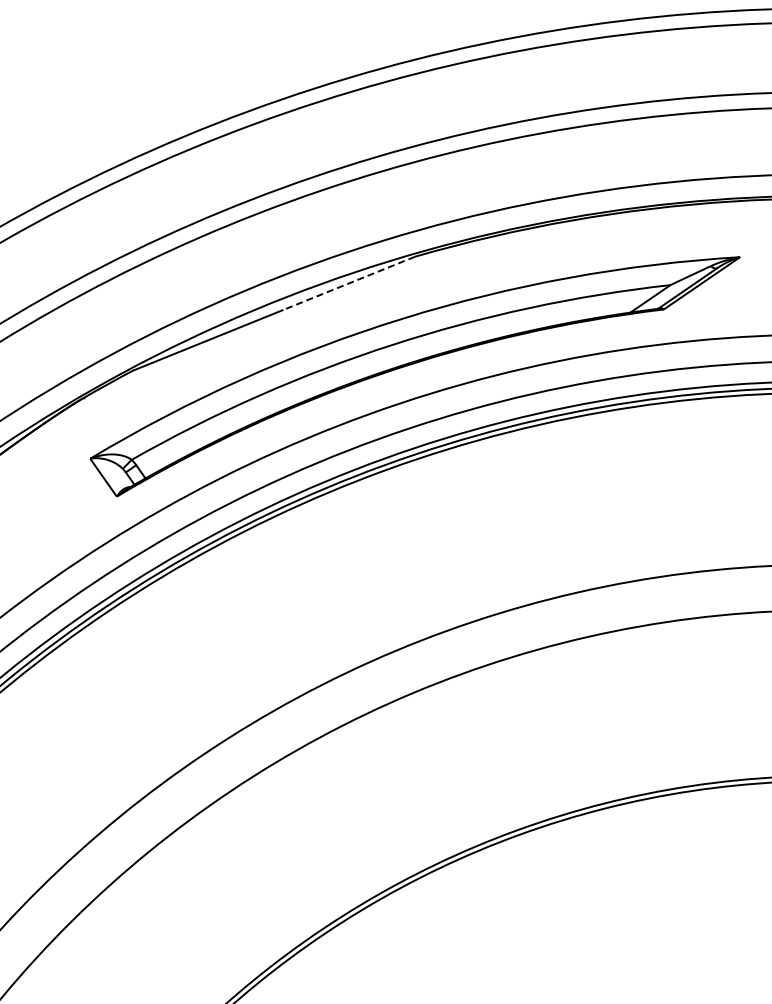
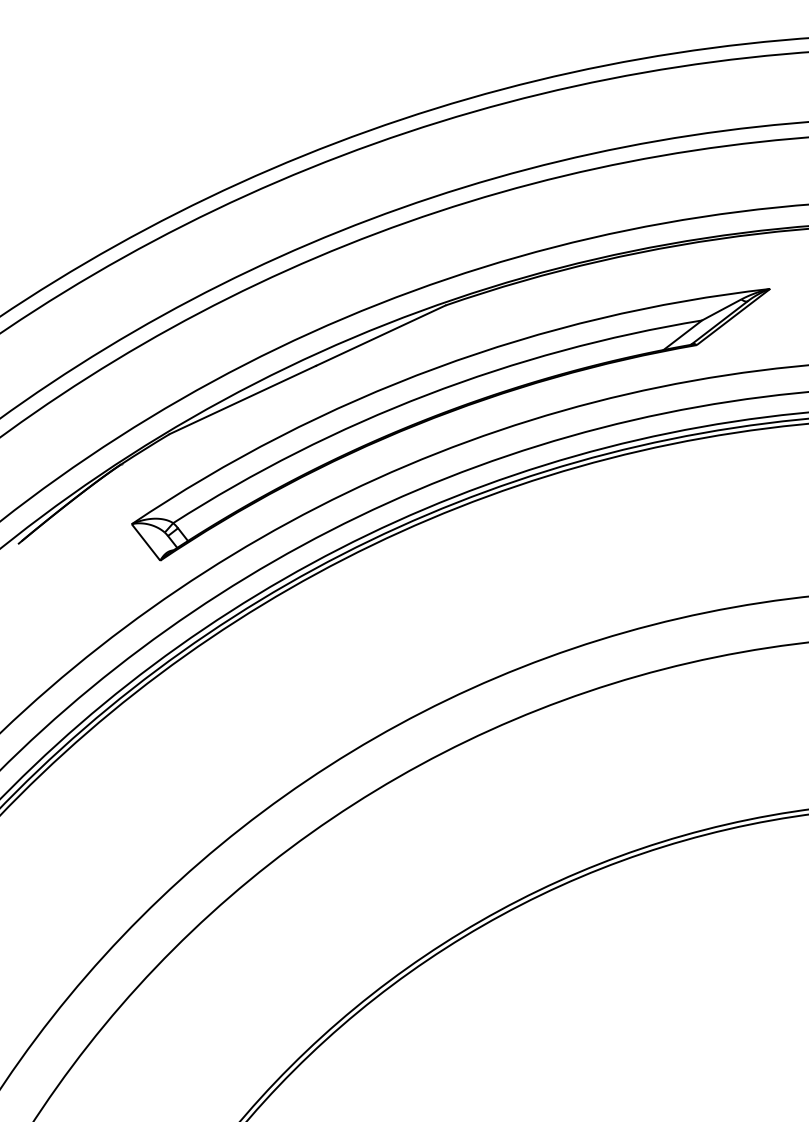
line: (348, 283) -> (380, 335), dashed -> solid

